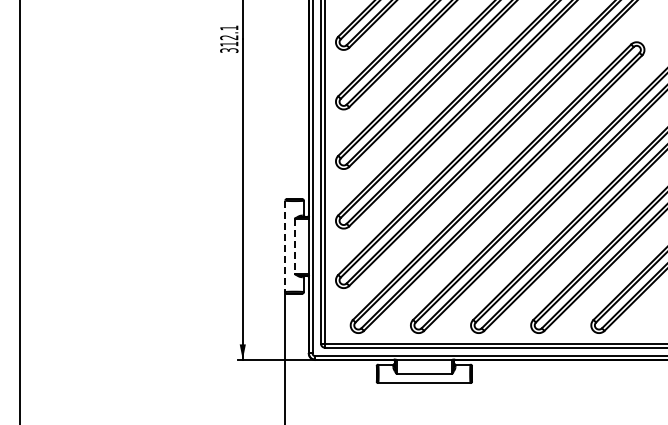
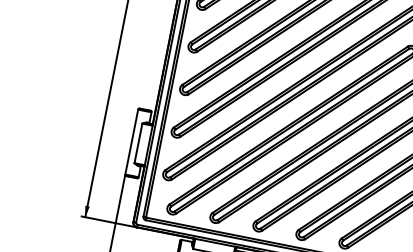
line: (285, 246) -> (131, 142), dashed -> solid
line: (294, 246) -> (138, 143), dashed -> solid

